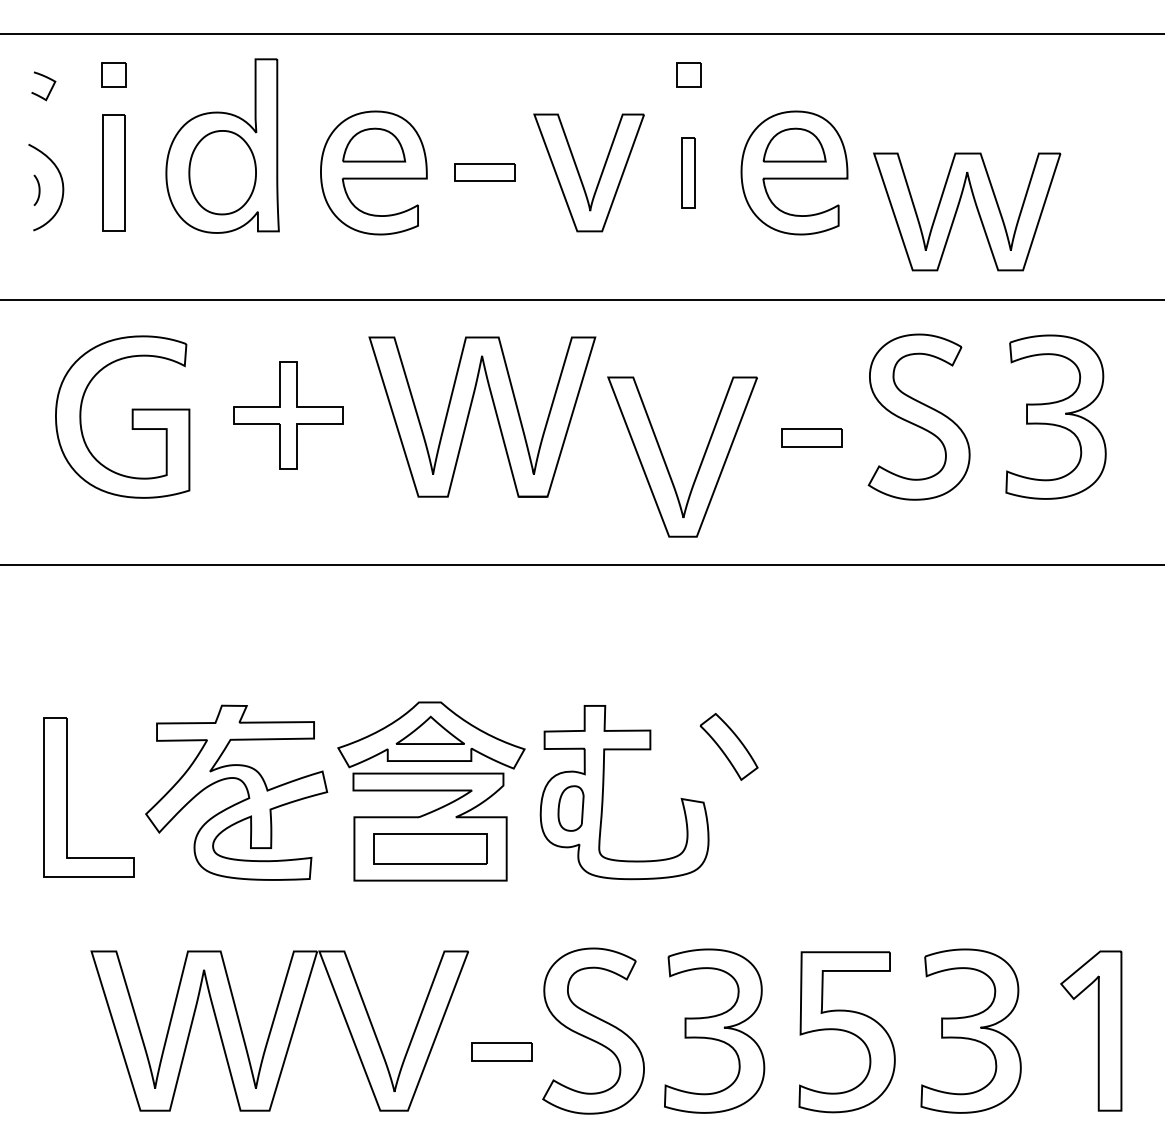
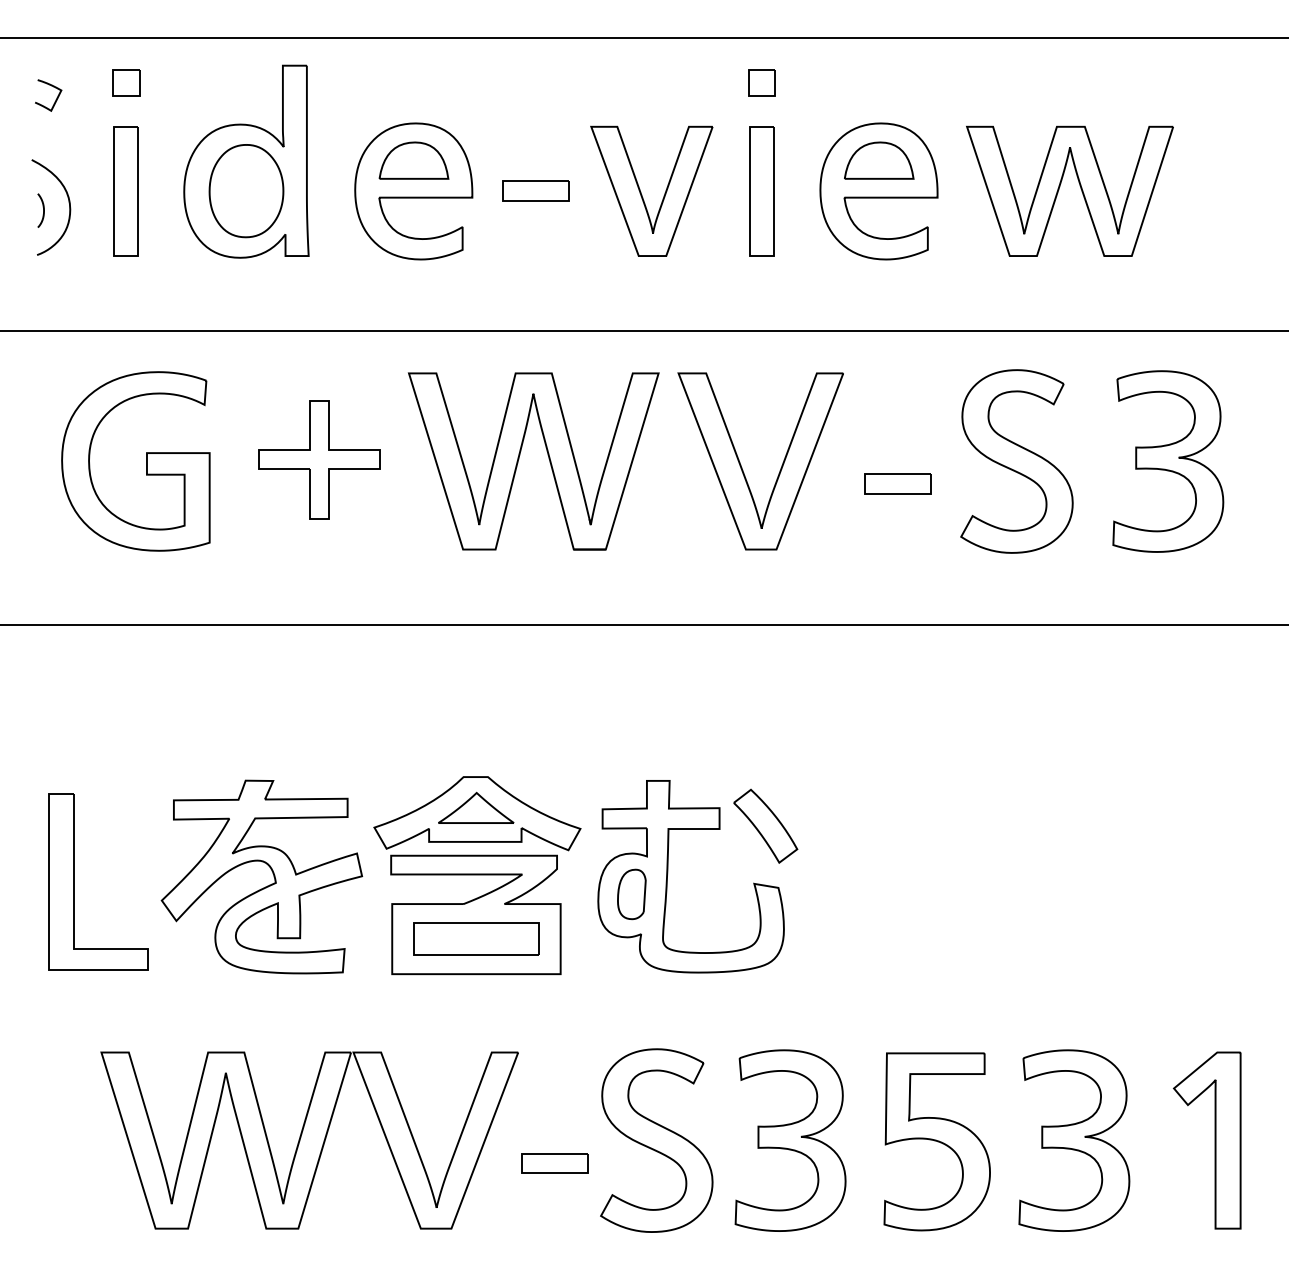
part: (688, 172) -> (761, 190), size x1.67
part: (976, 209) -> (1080, 188), moved
part: (665, 460) -> (741, 465), moved
part: (728, 746) -> (765, 825), moved

